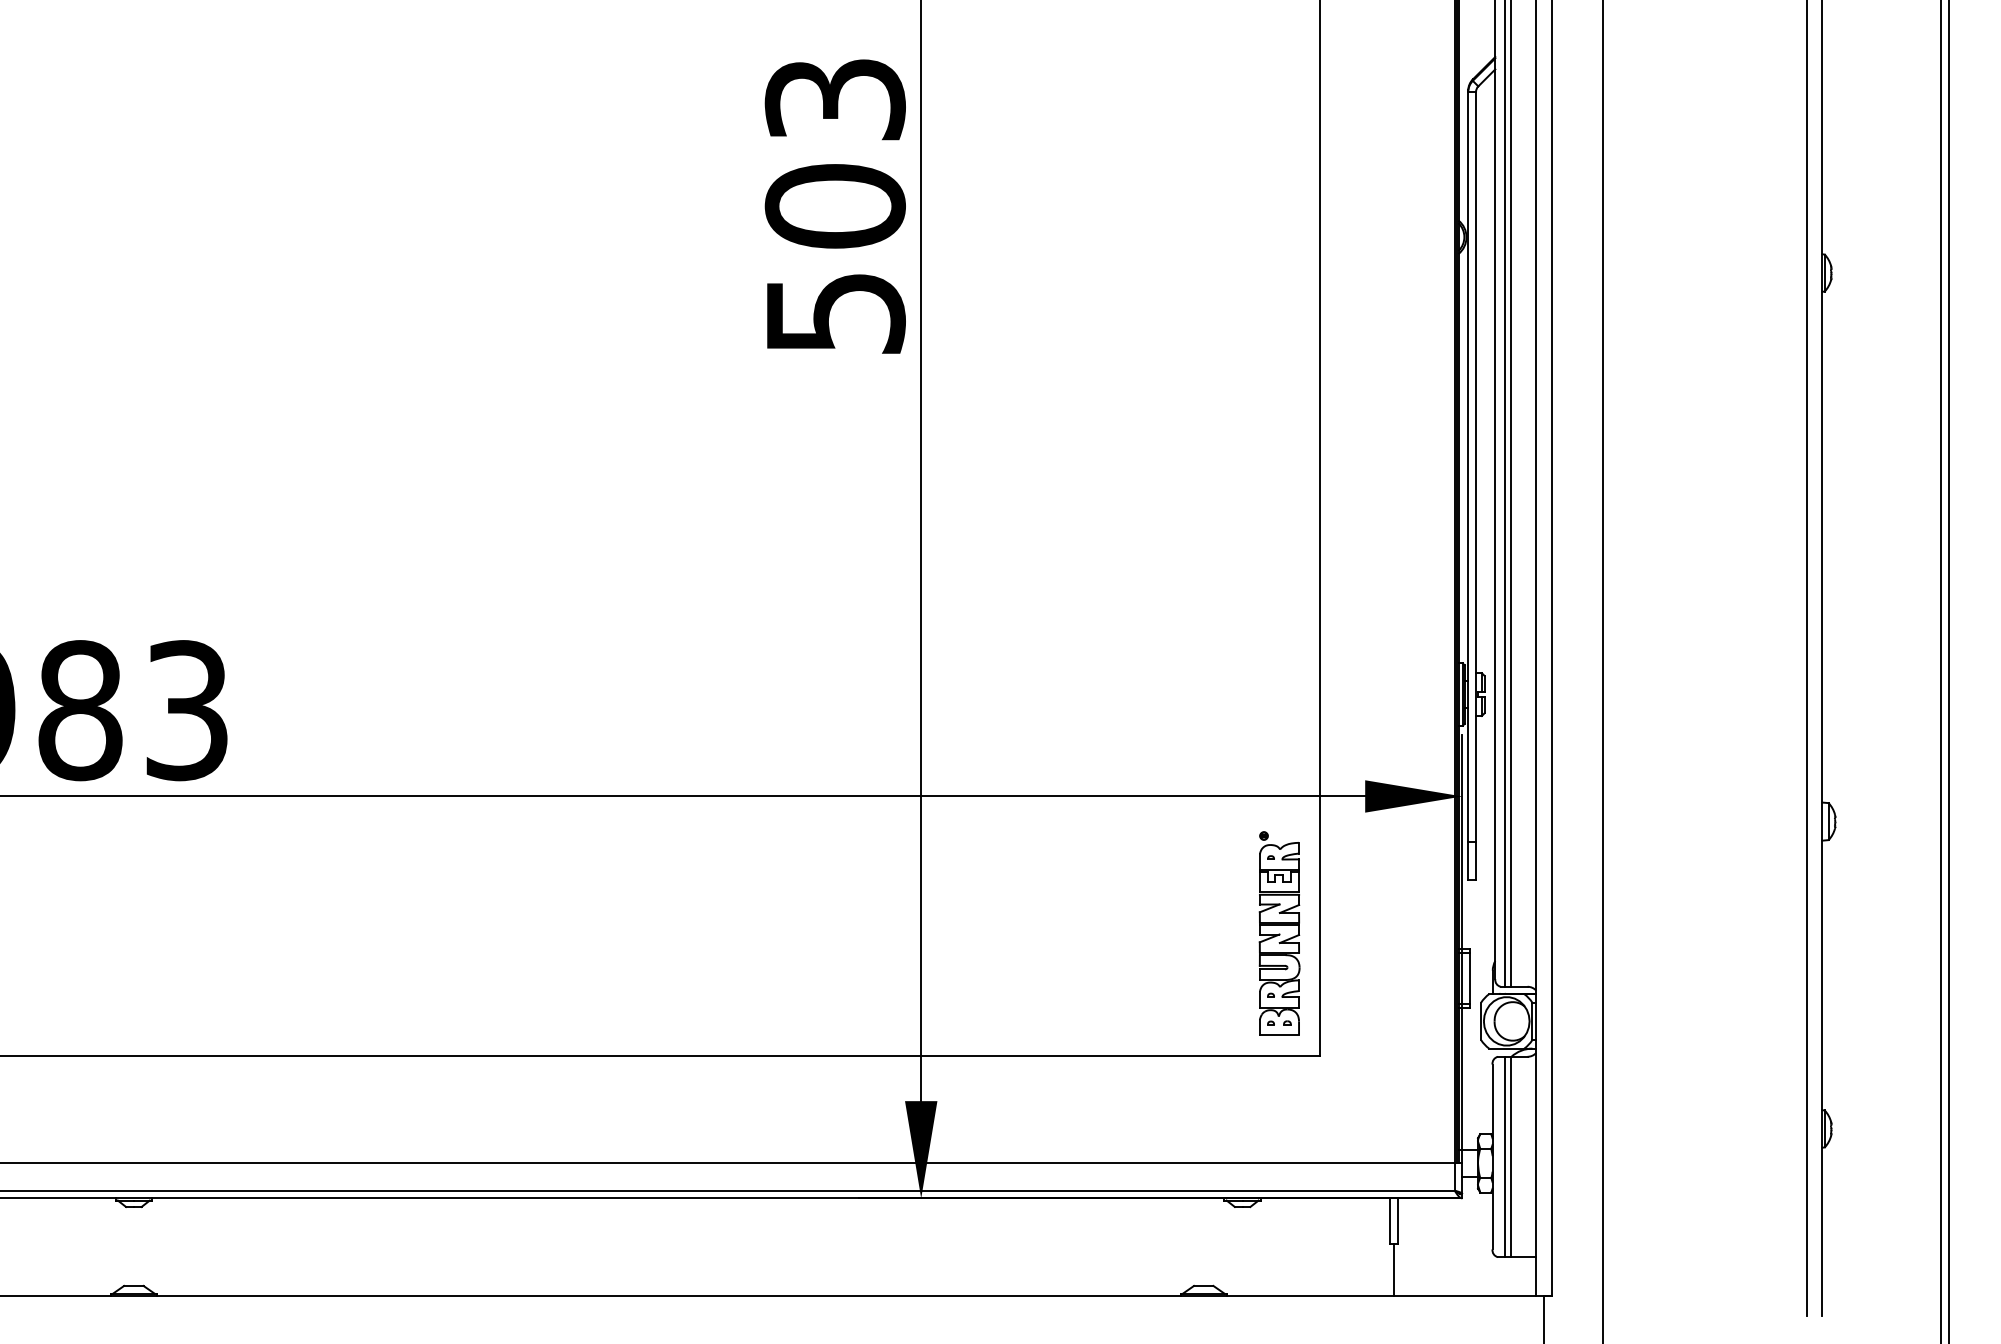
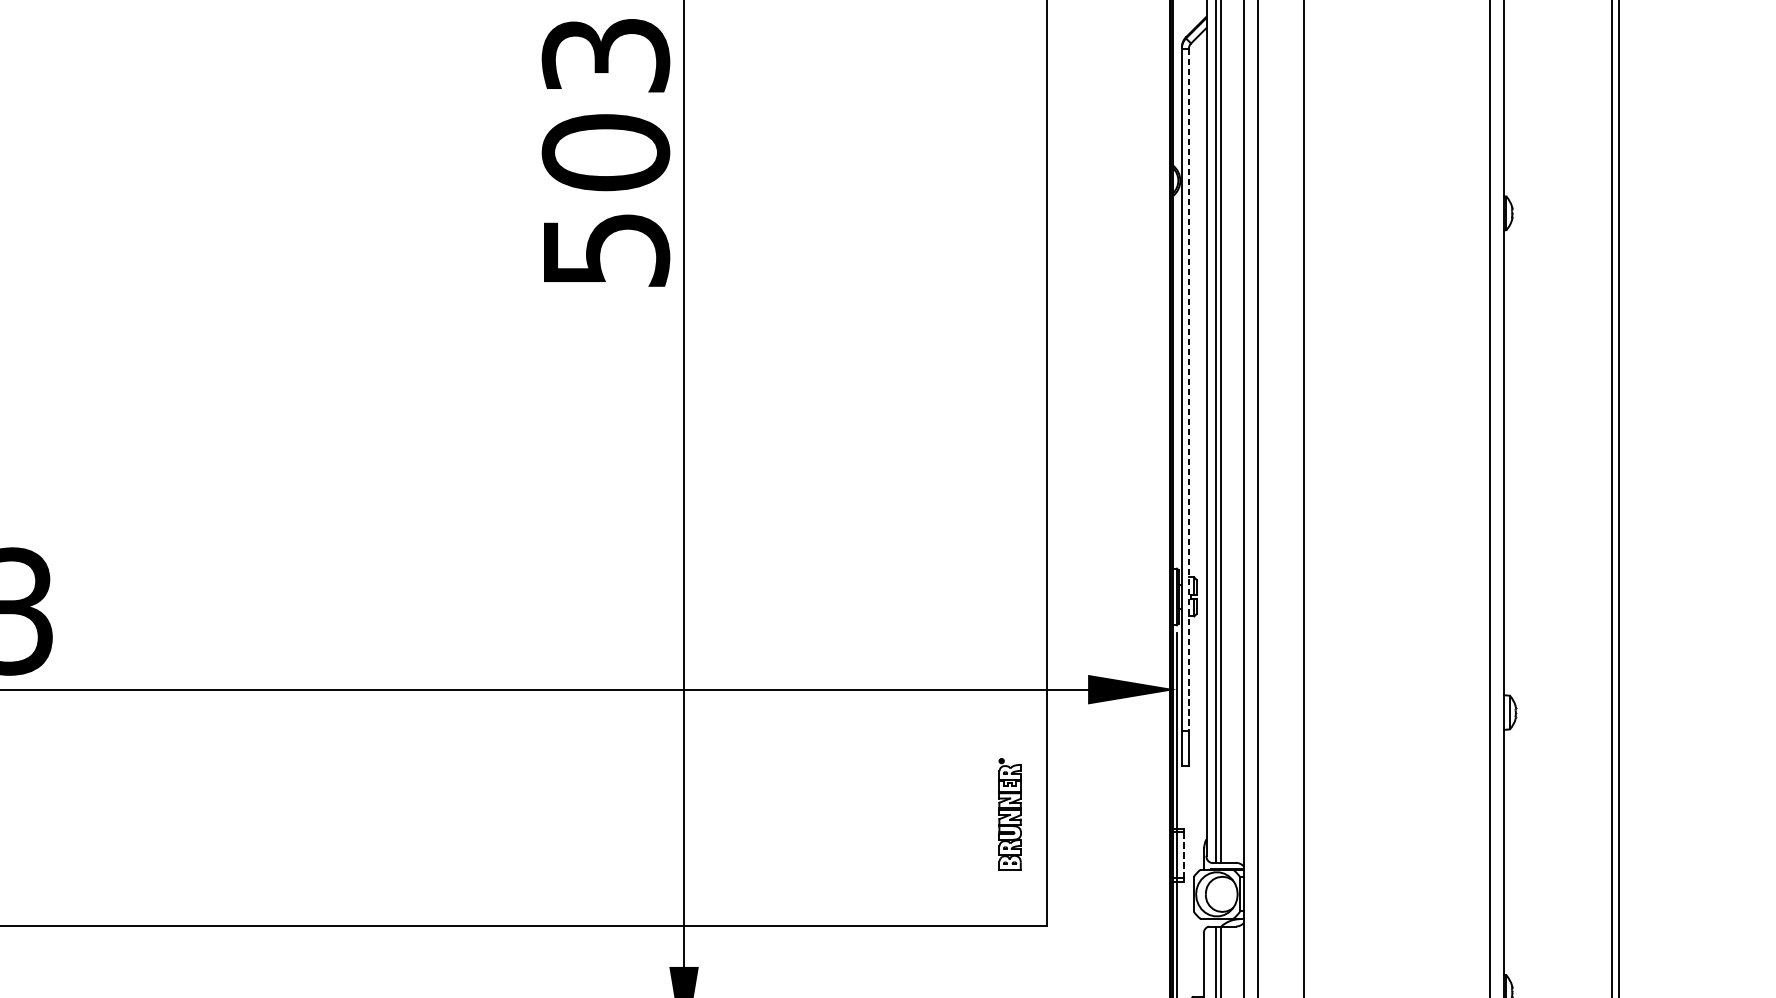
line: (1476, 467) -> (1189, 390), solid -> dashed
part: (1279, 933) -> (1010, 814), size x0.6
line: (1470, 979) -> (1183, 856), solid -> dashed

